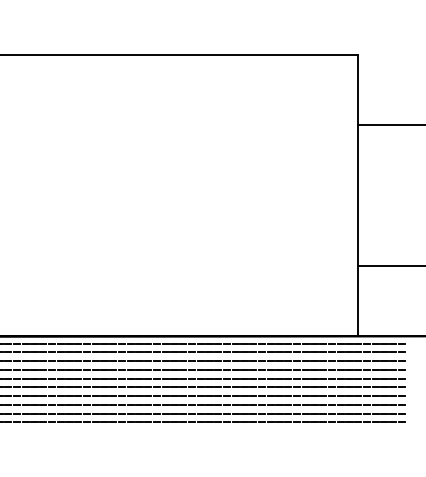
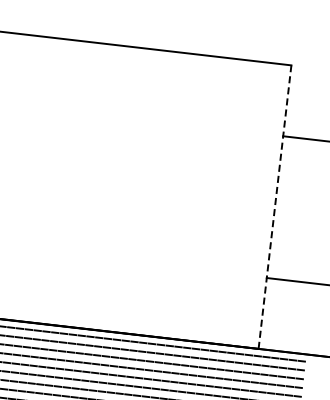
line: (358, 195) -> (275, 207), solid -> dashed

